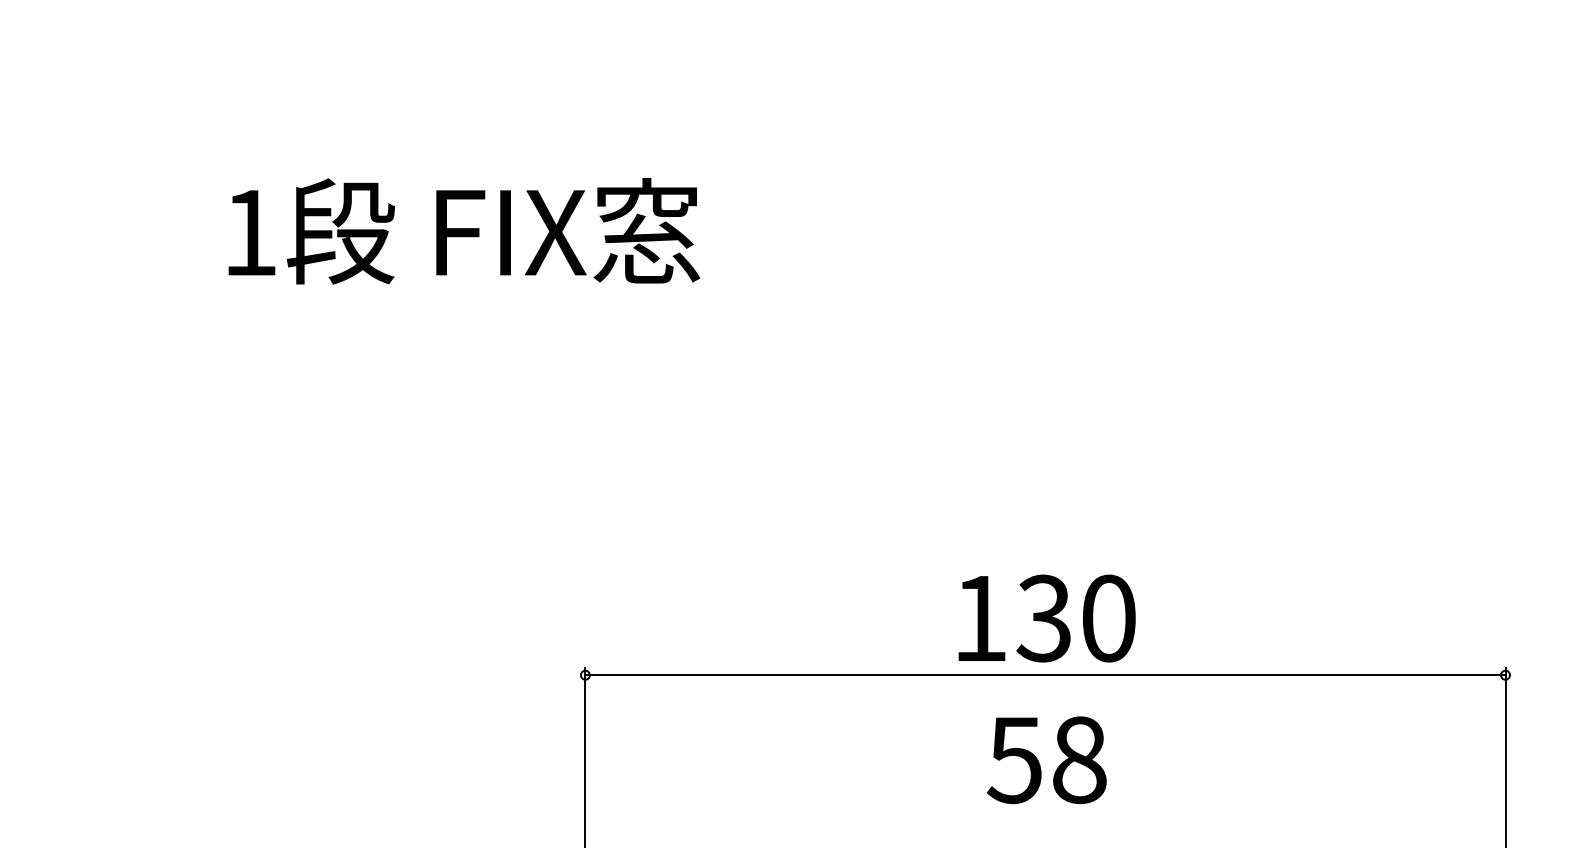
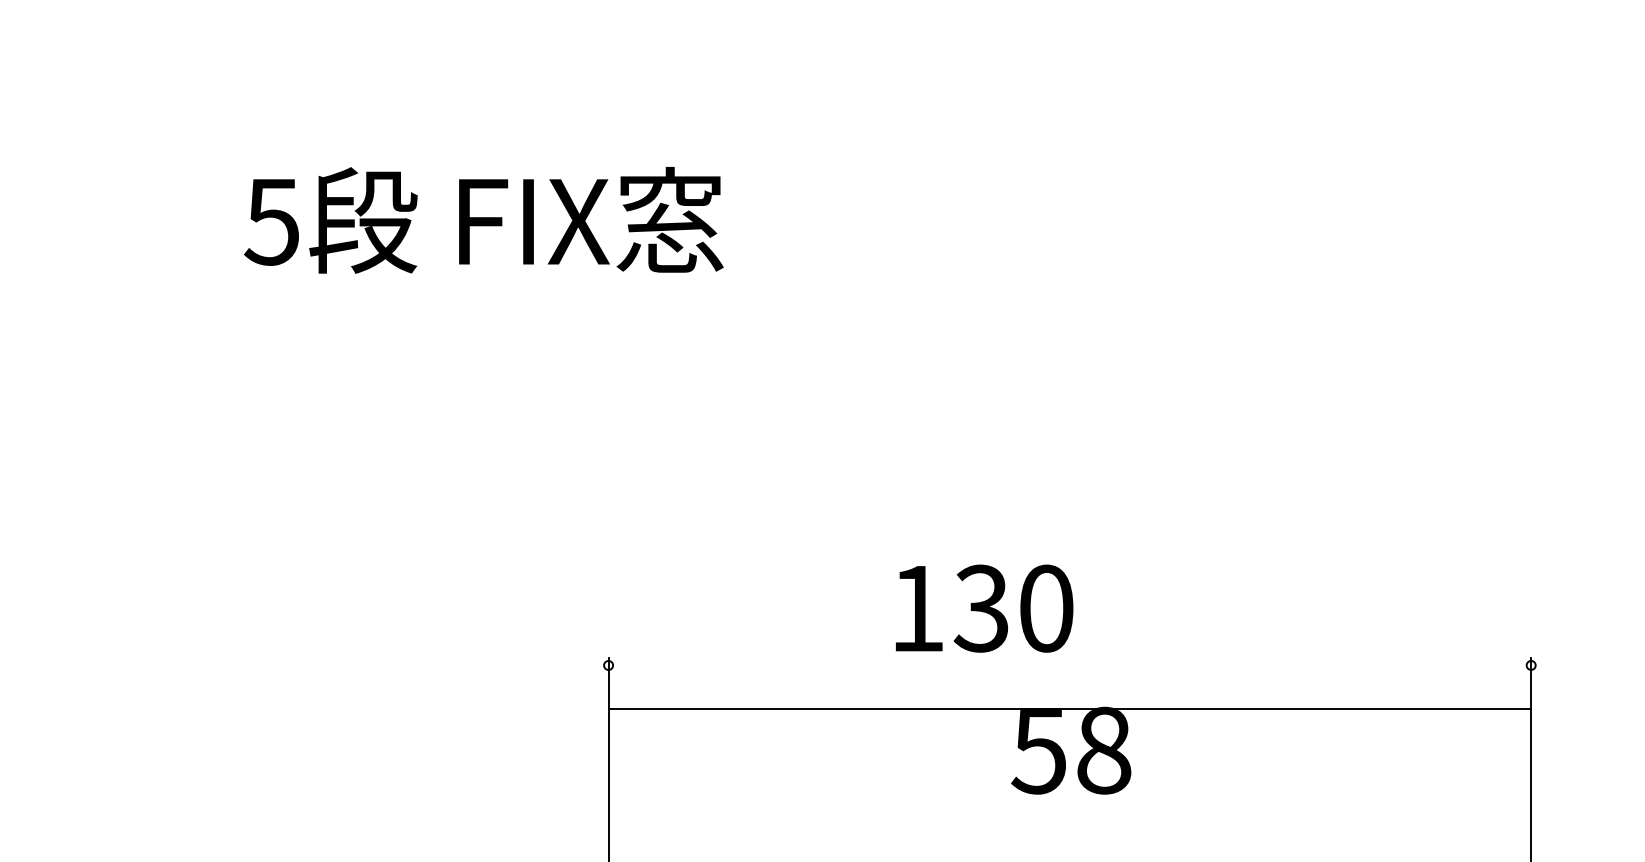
text: (249, 233) -> (271, 222), 1 -> 5
text: (1047, 618) -> (984, 608), moved
line: (1045, 675) -> (1069, 709), moved

